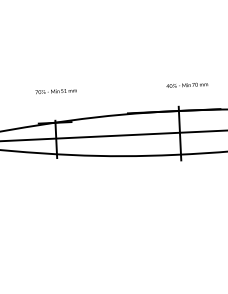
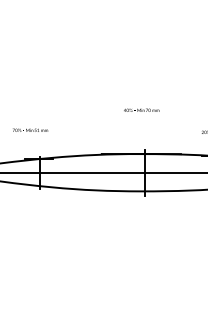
text: (187, 84) -> (141, 109), moved
text: (56, 90) -> (30, 129), moved

